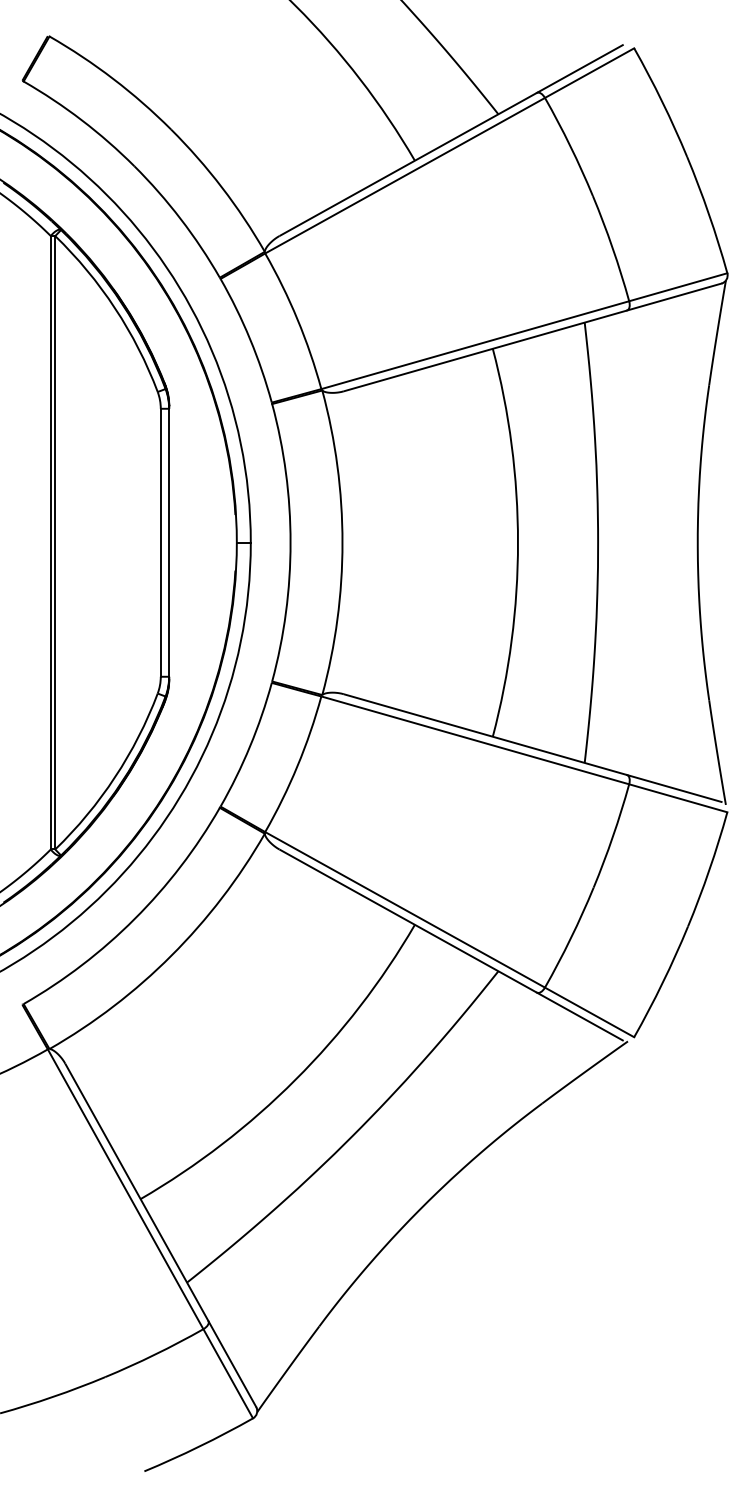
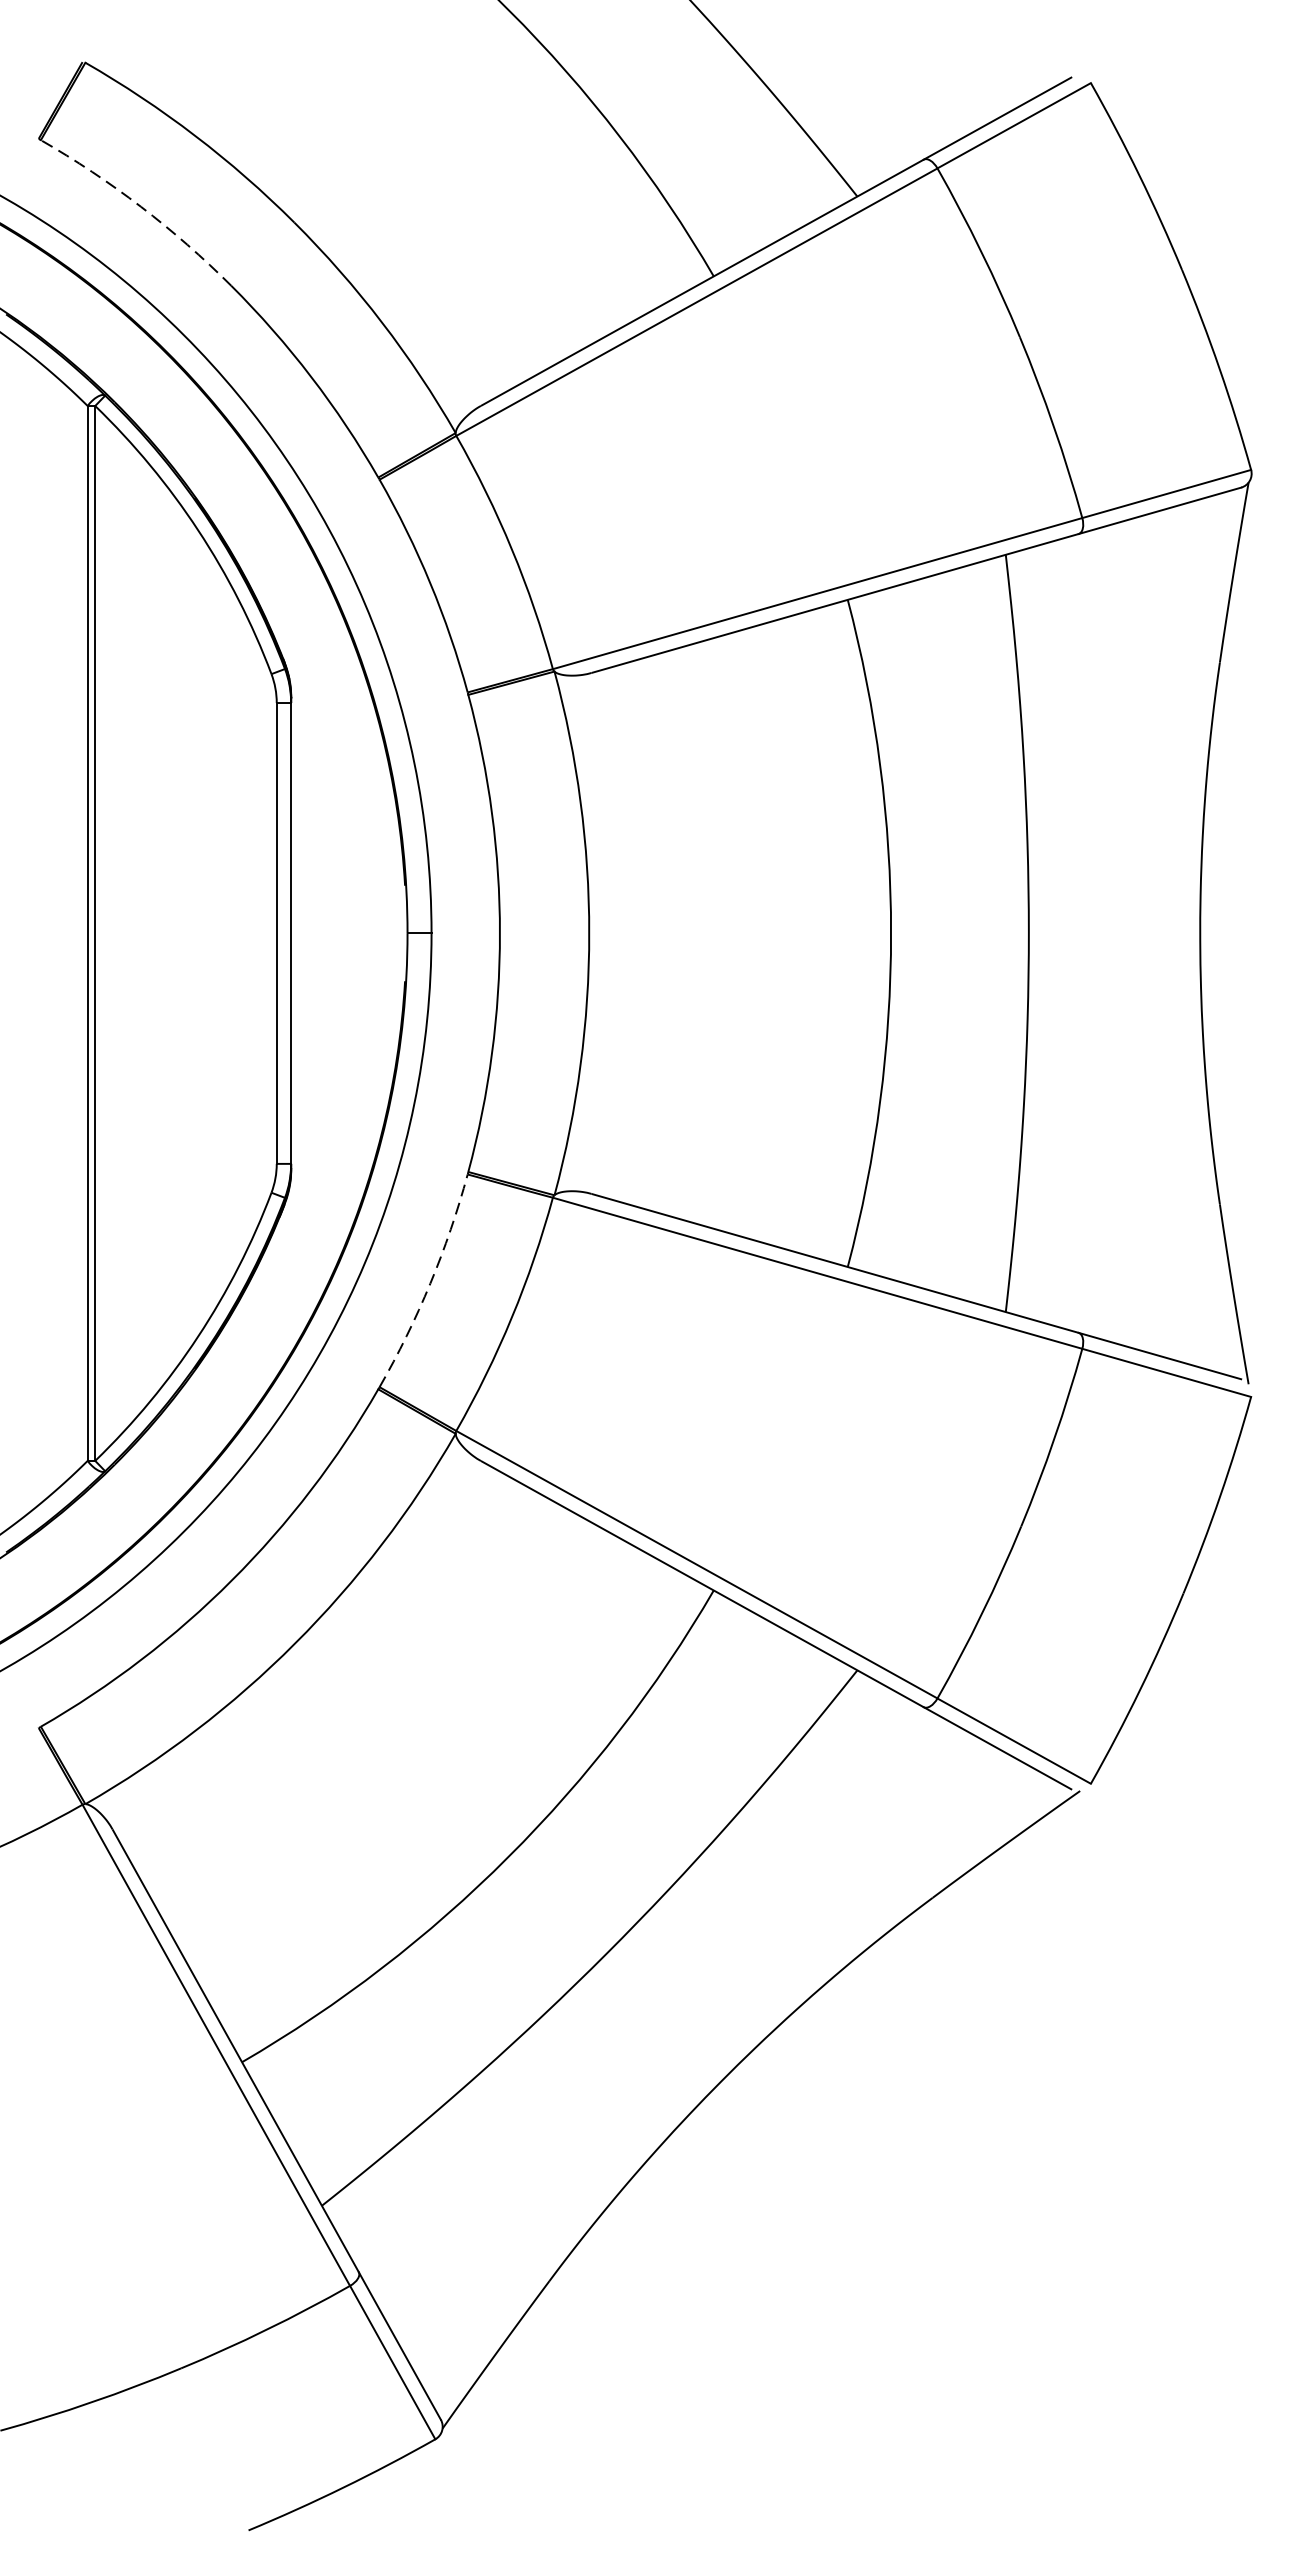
arc: (81, 120) -> (140, 207), solid -> dashed
arc: (250, 746) -> (431, 1283), solid -> dashed

